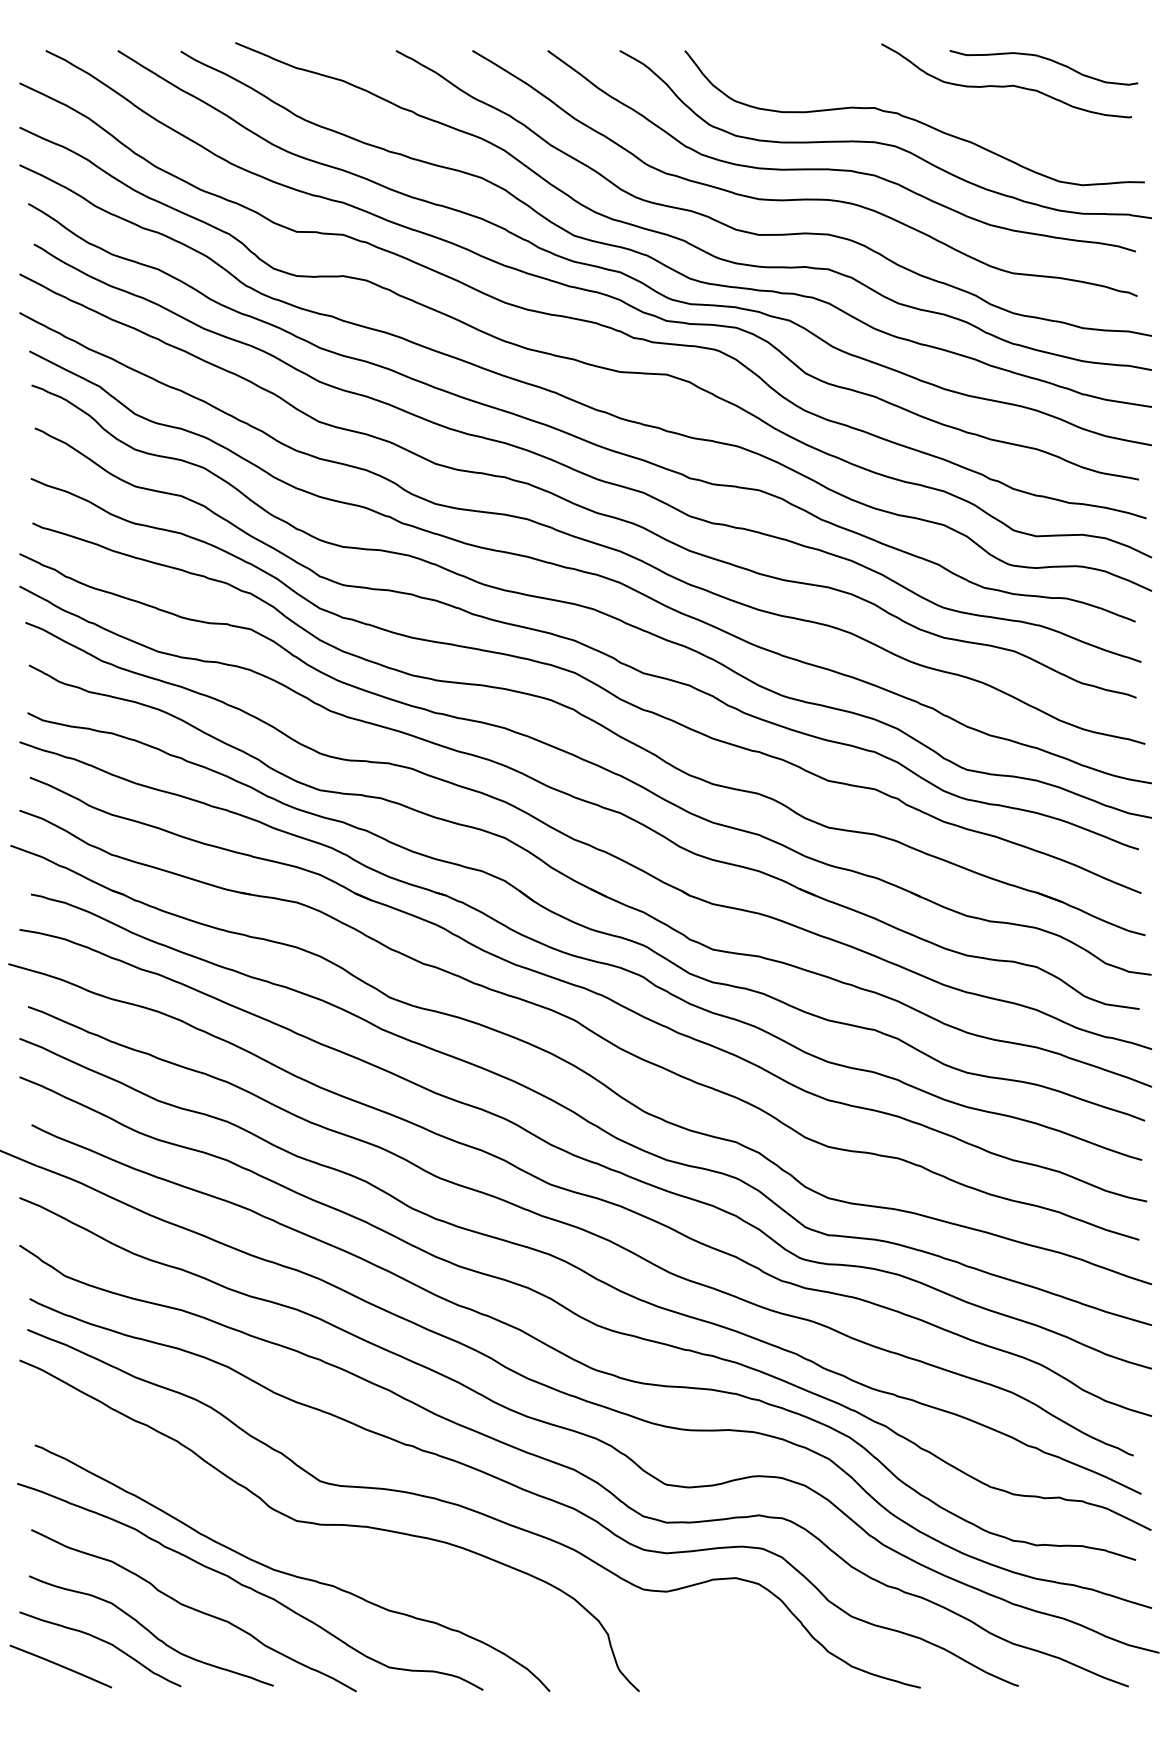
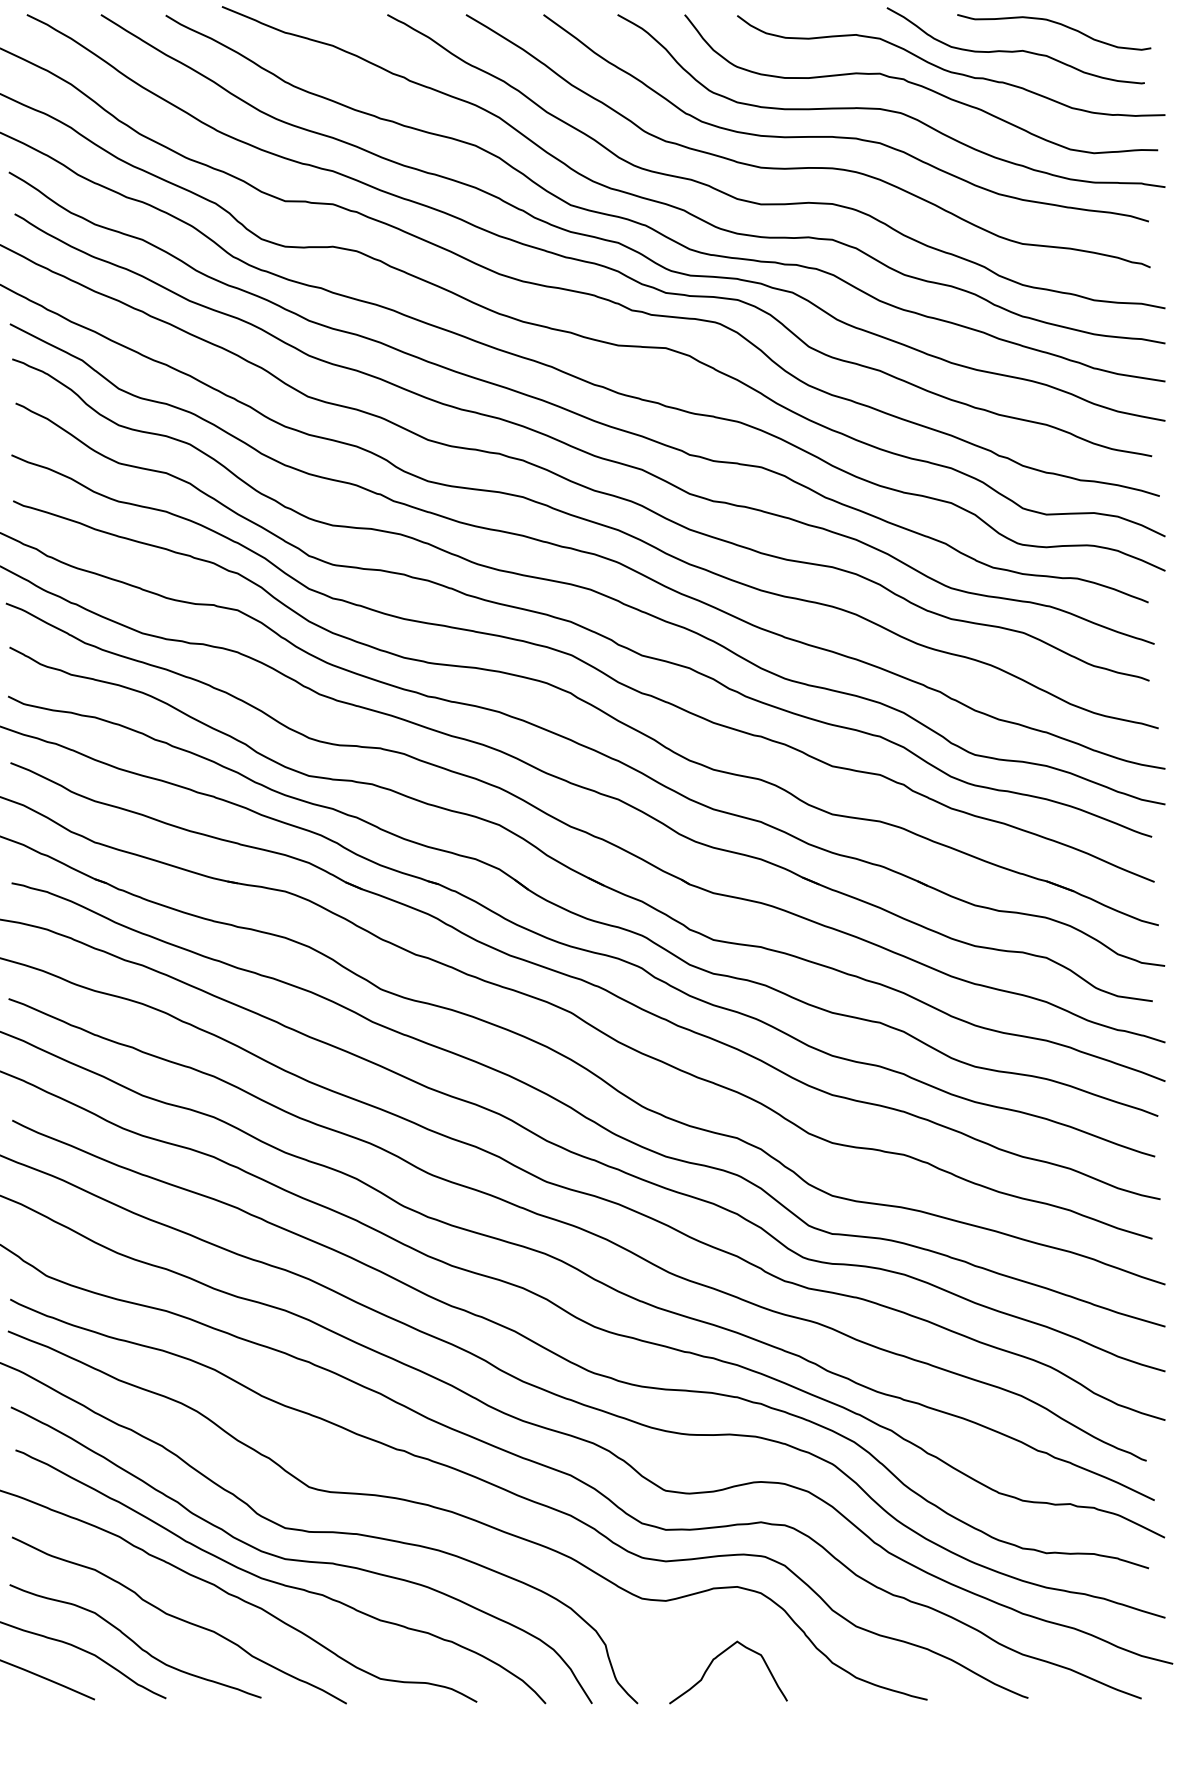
curve: (941, 104) -> (948, 70), added
curve: (311, 1551) -> (300, 1559), added
curve: (716, 1647) -> (717, 1658), added

